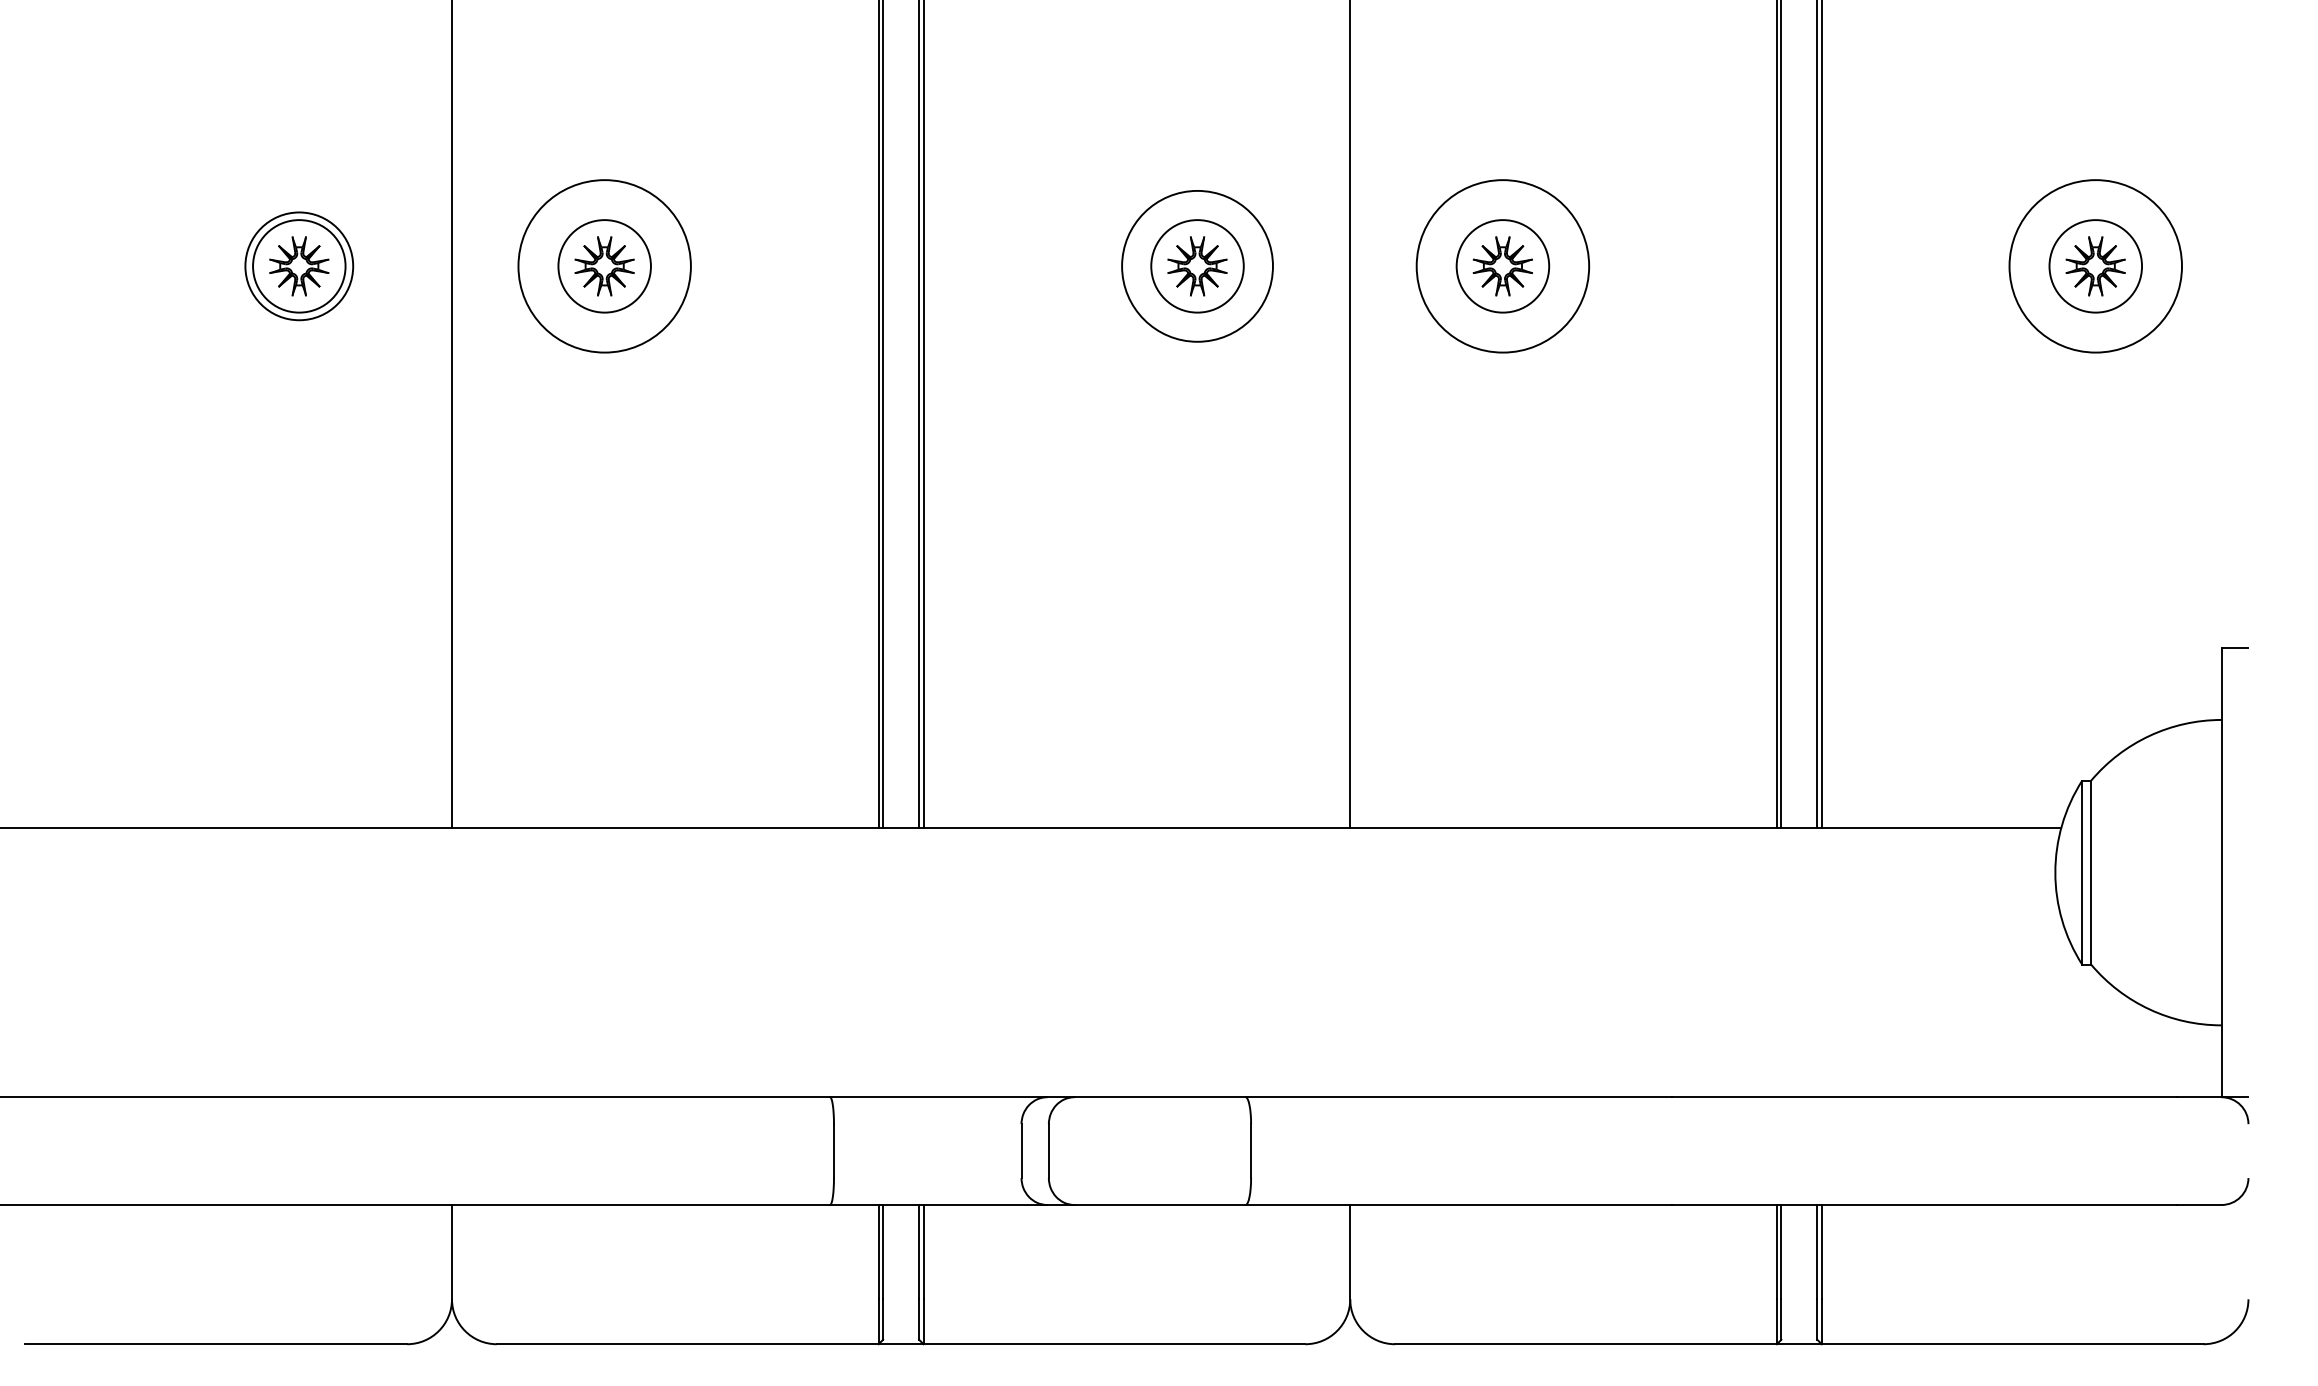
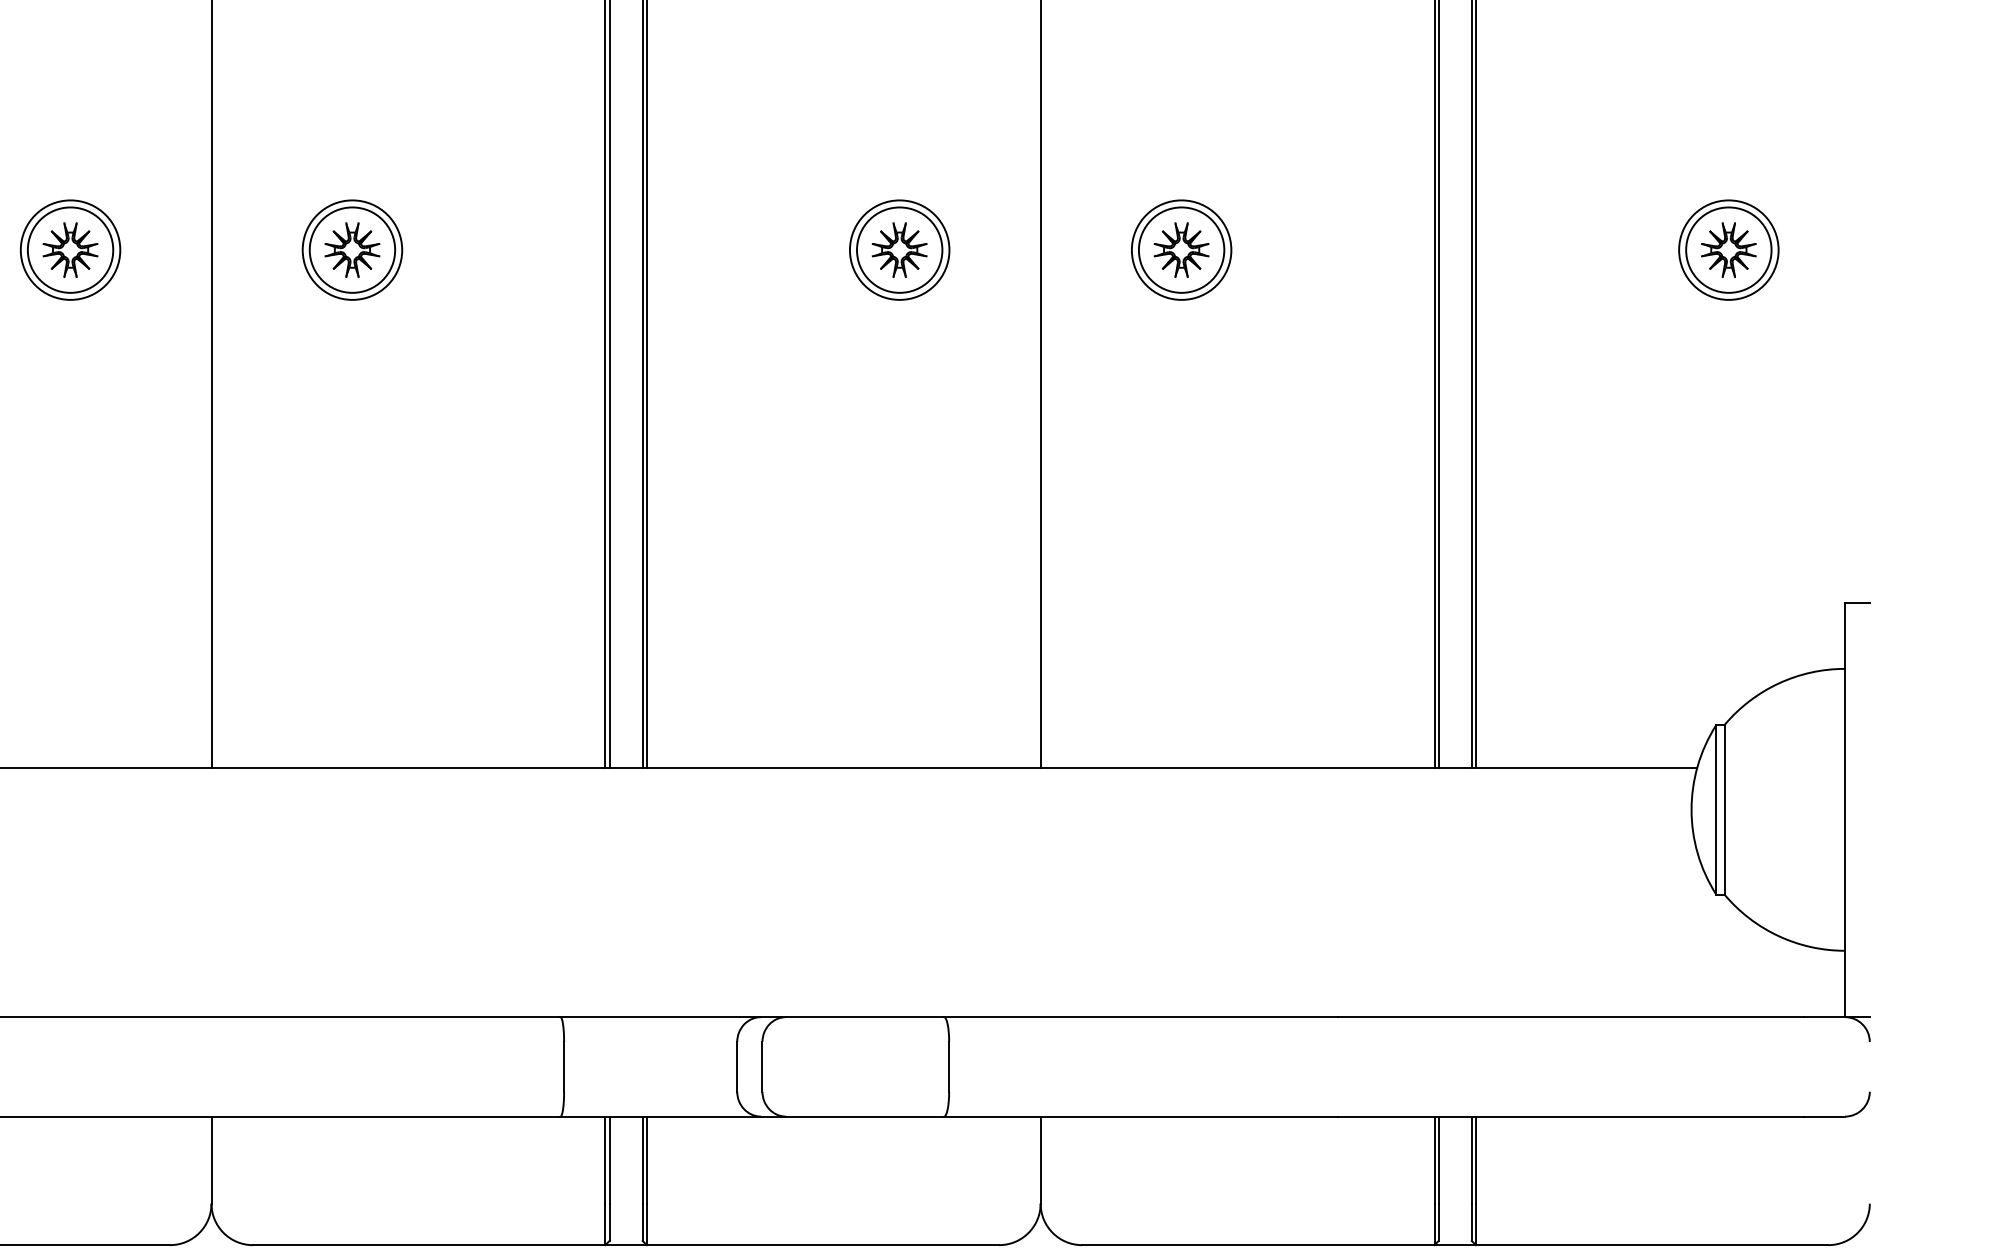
circle: (604, 266) -> (352, 250), size x0.62
circle: (1197, 266) -> (899, 250), size x0.71
circle: (1502, 266) -> (1181, 250), size x0.62
circle: (2095, 266) -> (1728, 250), size x0.62

